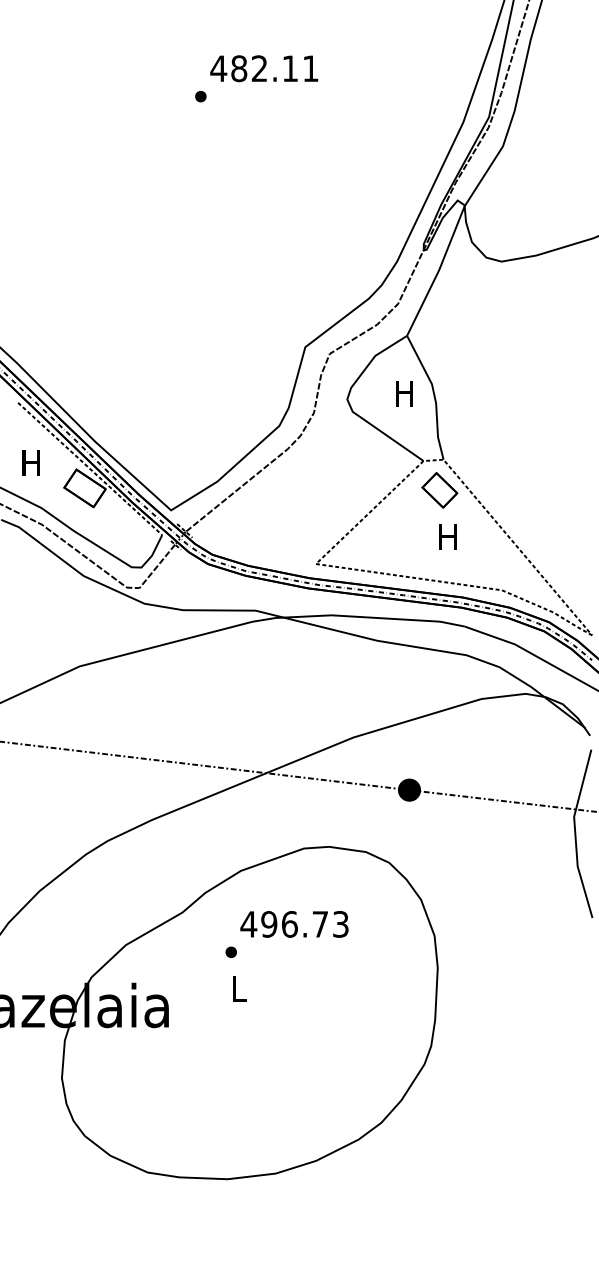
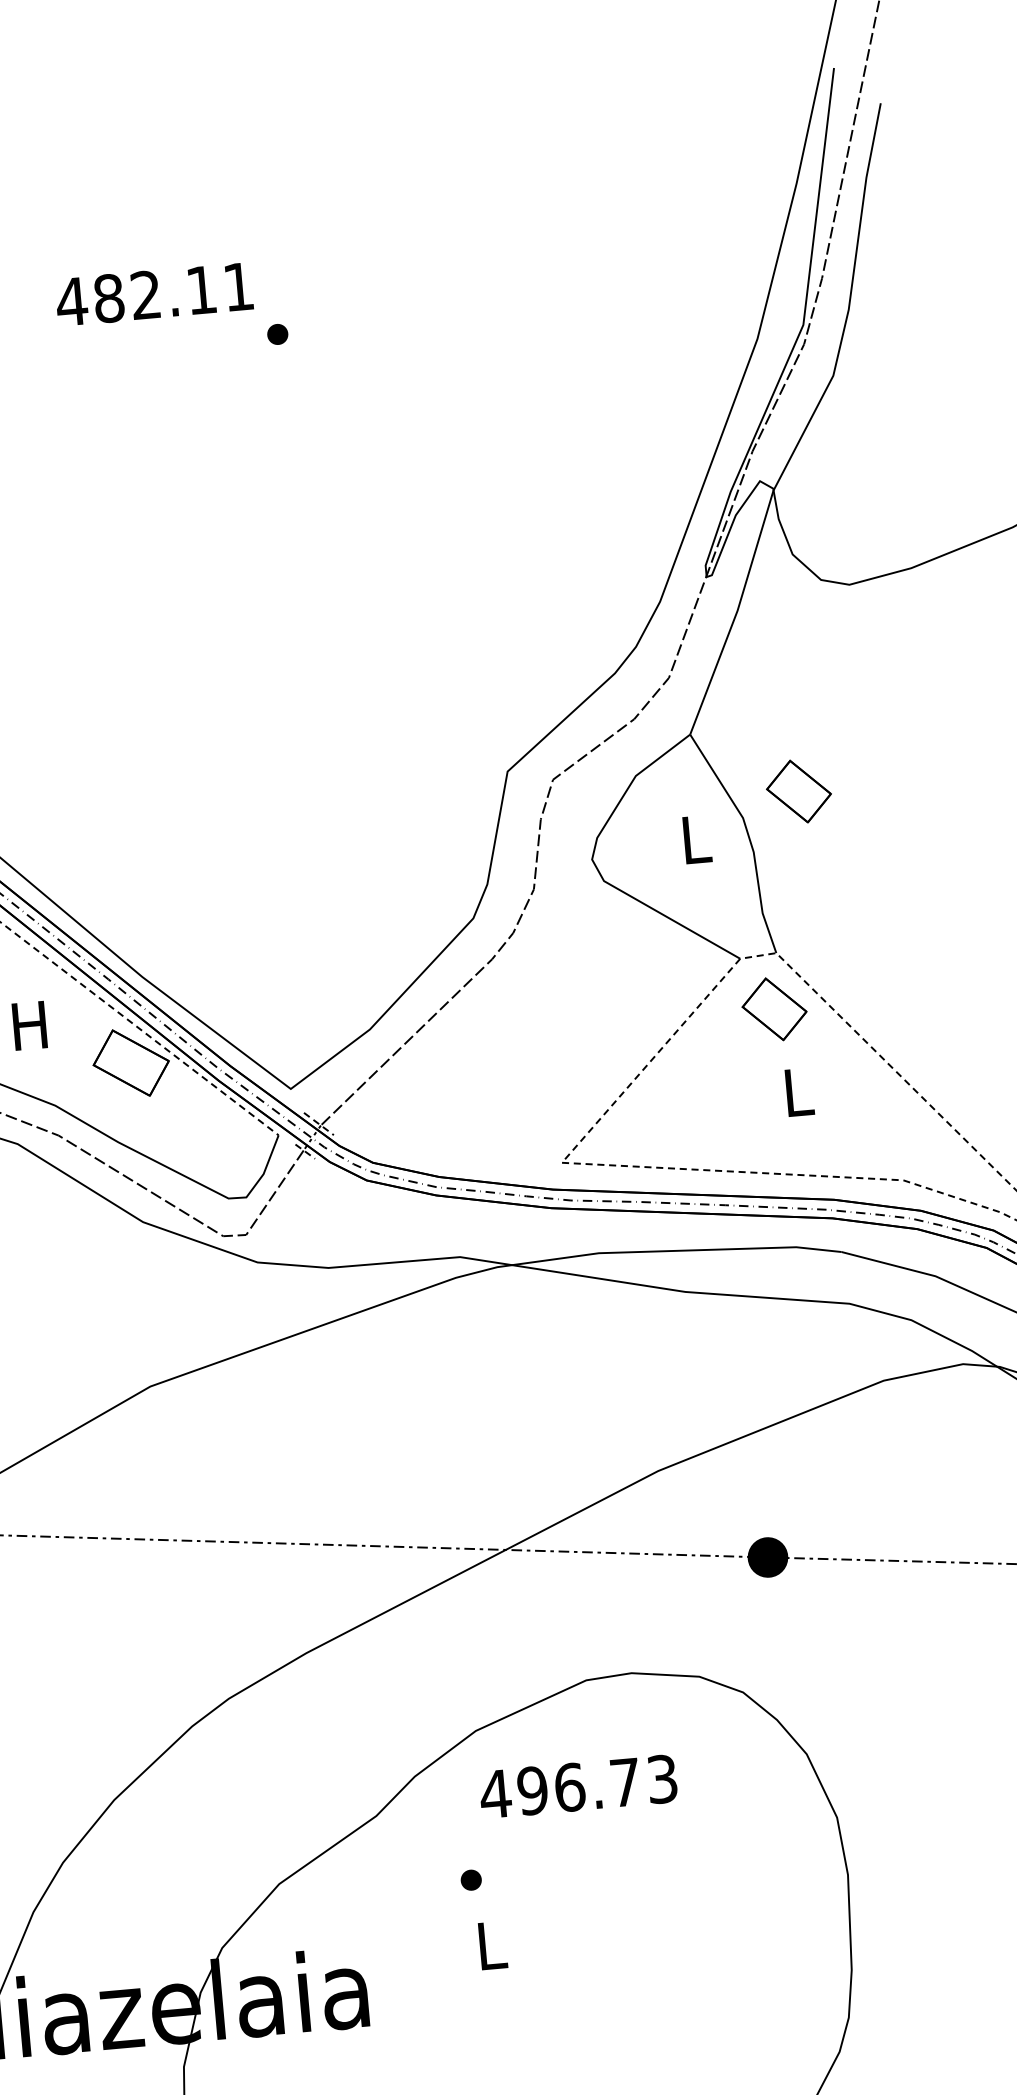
text: (264, 68) -> (154, 294), moved
part: (463, 372) -> (798, 791), added
text: (404, 393) -> (694, 839), H -> L
text: (447, 536) -> (795, 1091), H -> L
text: (294, 924) -> (578, 1786), moved

